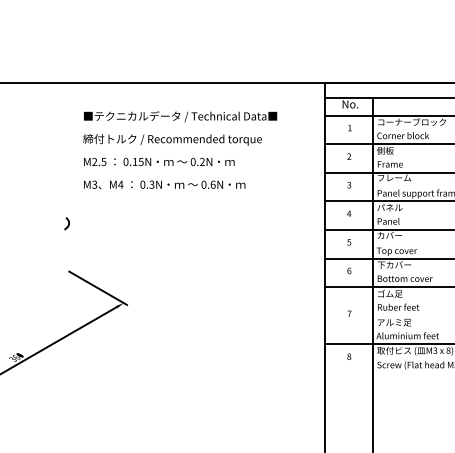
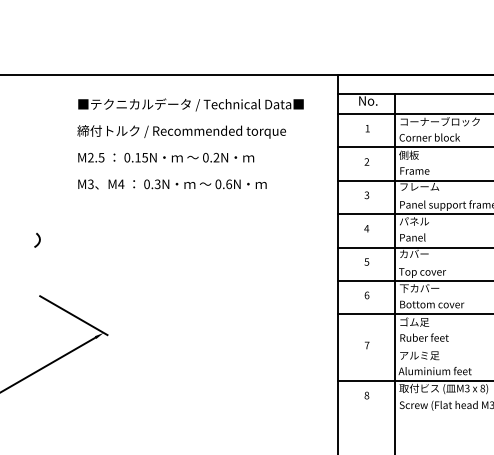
text: (180, 150) -> (190, 144), moved

